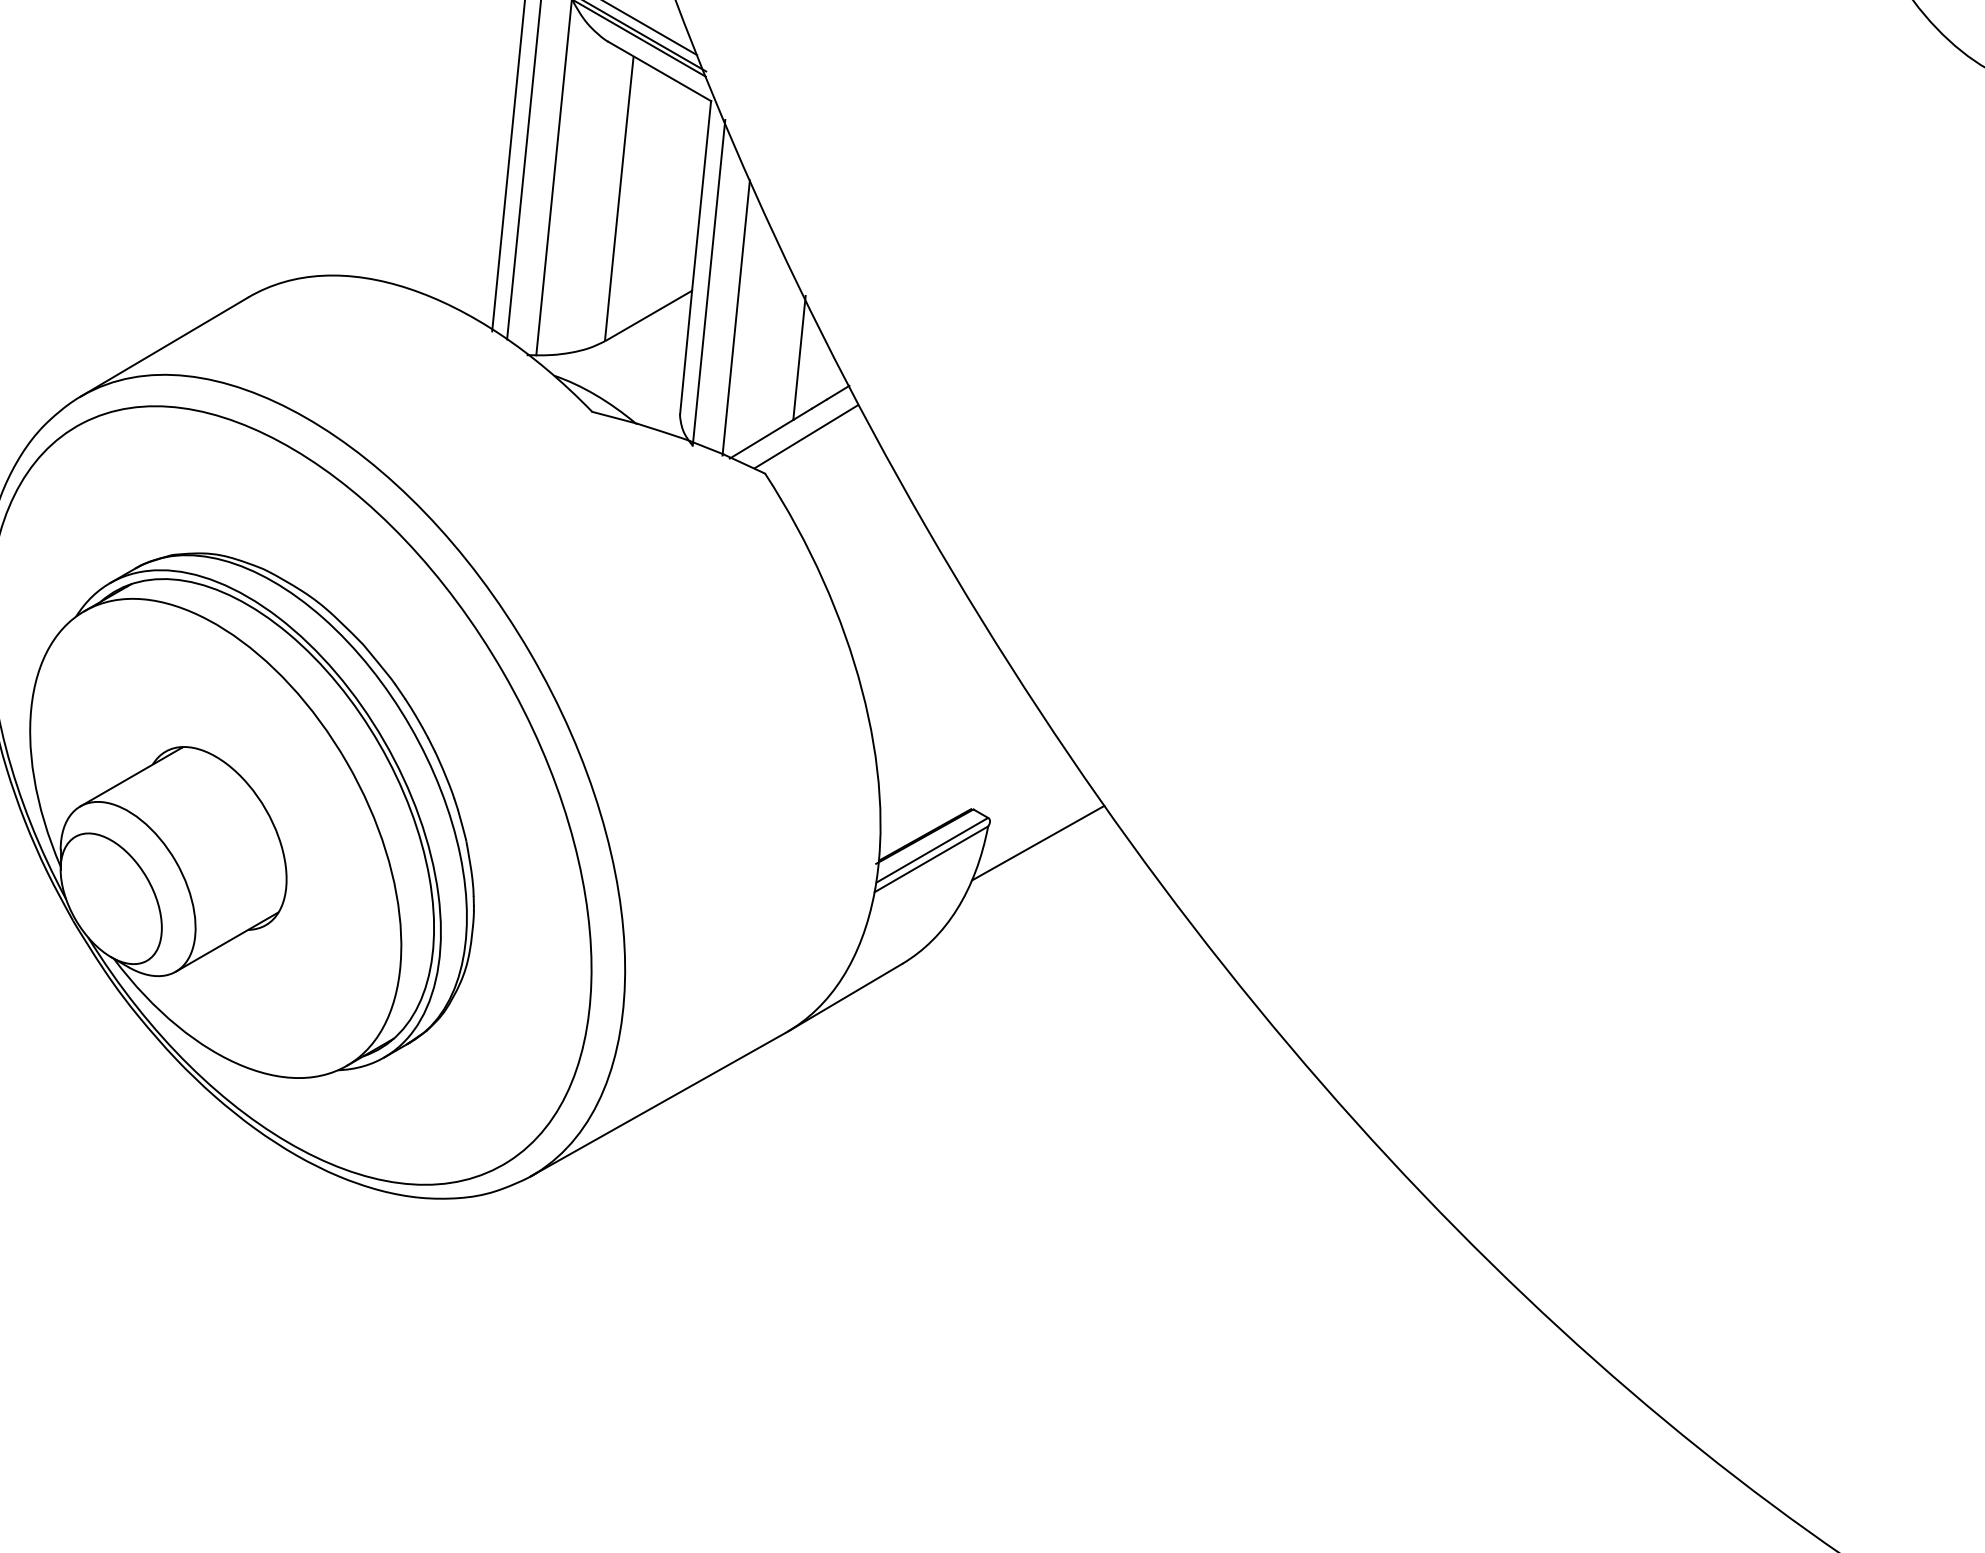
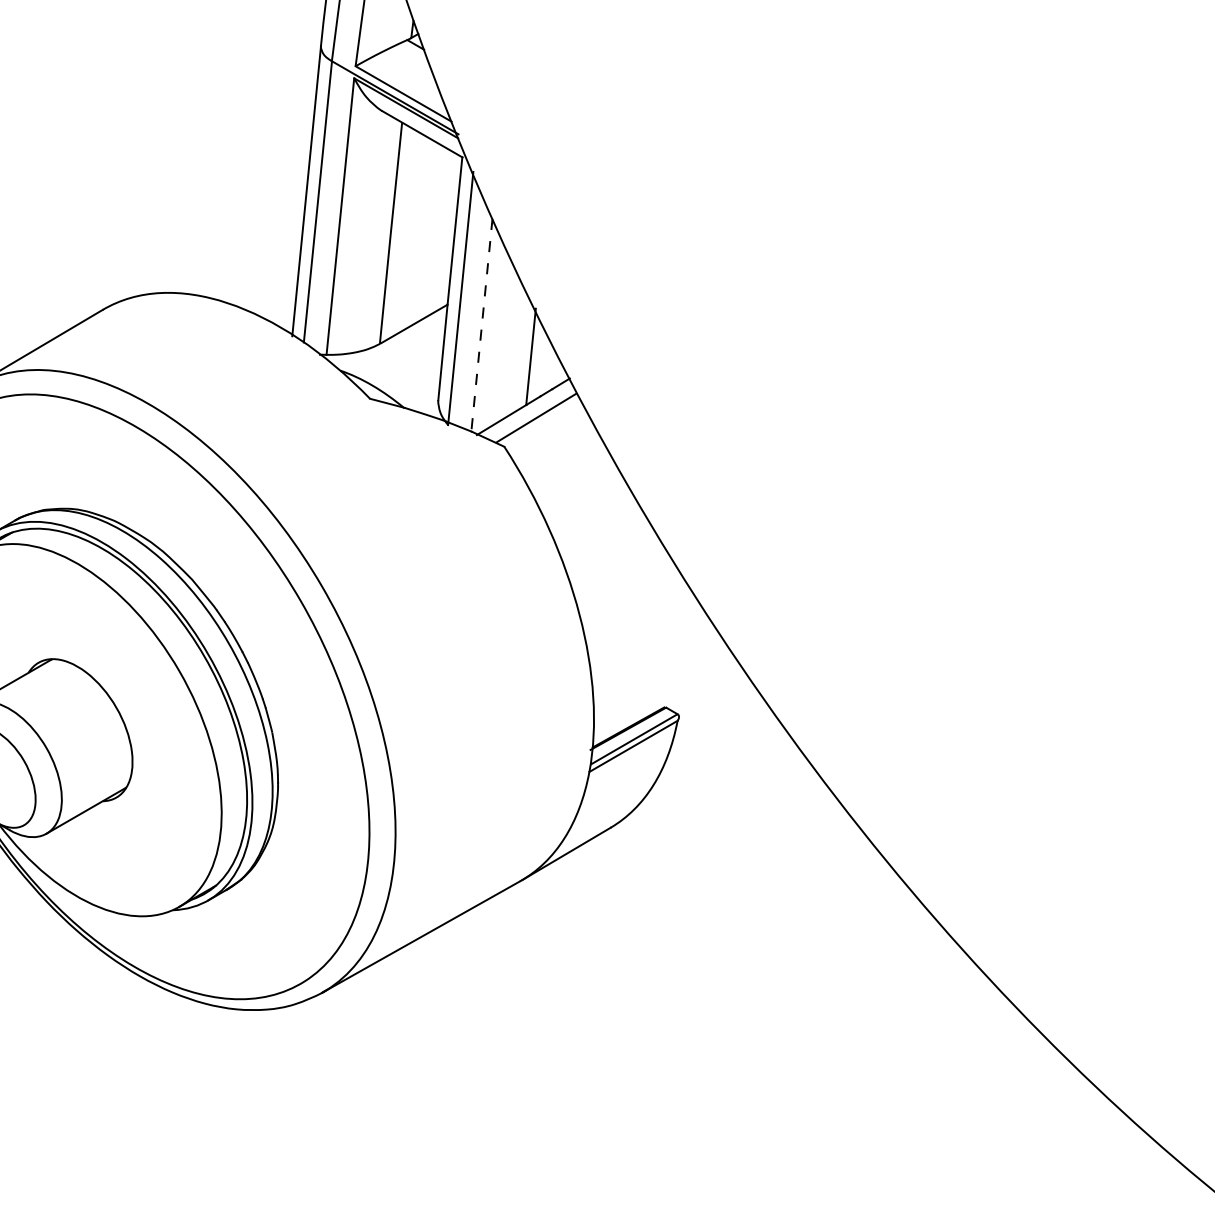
line: (736, 318) -> (482, 326), solid -> dashed
line: (1038, 842) -> (716, 733), removed

